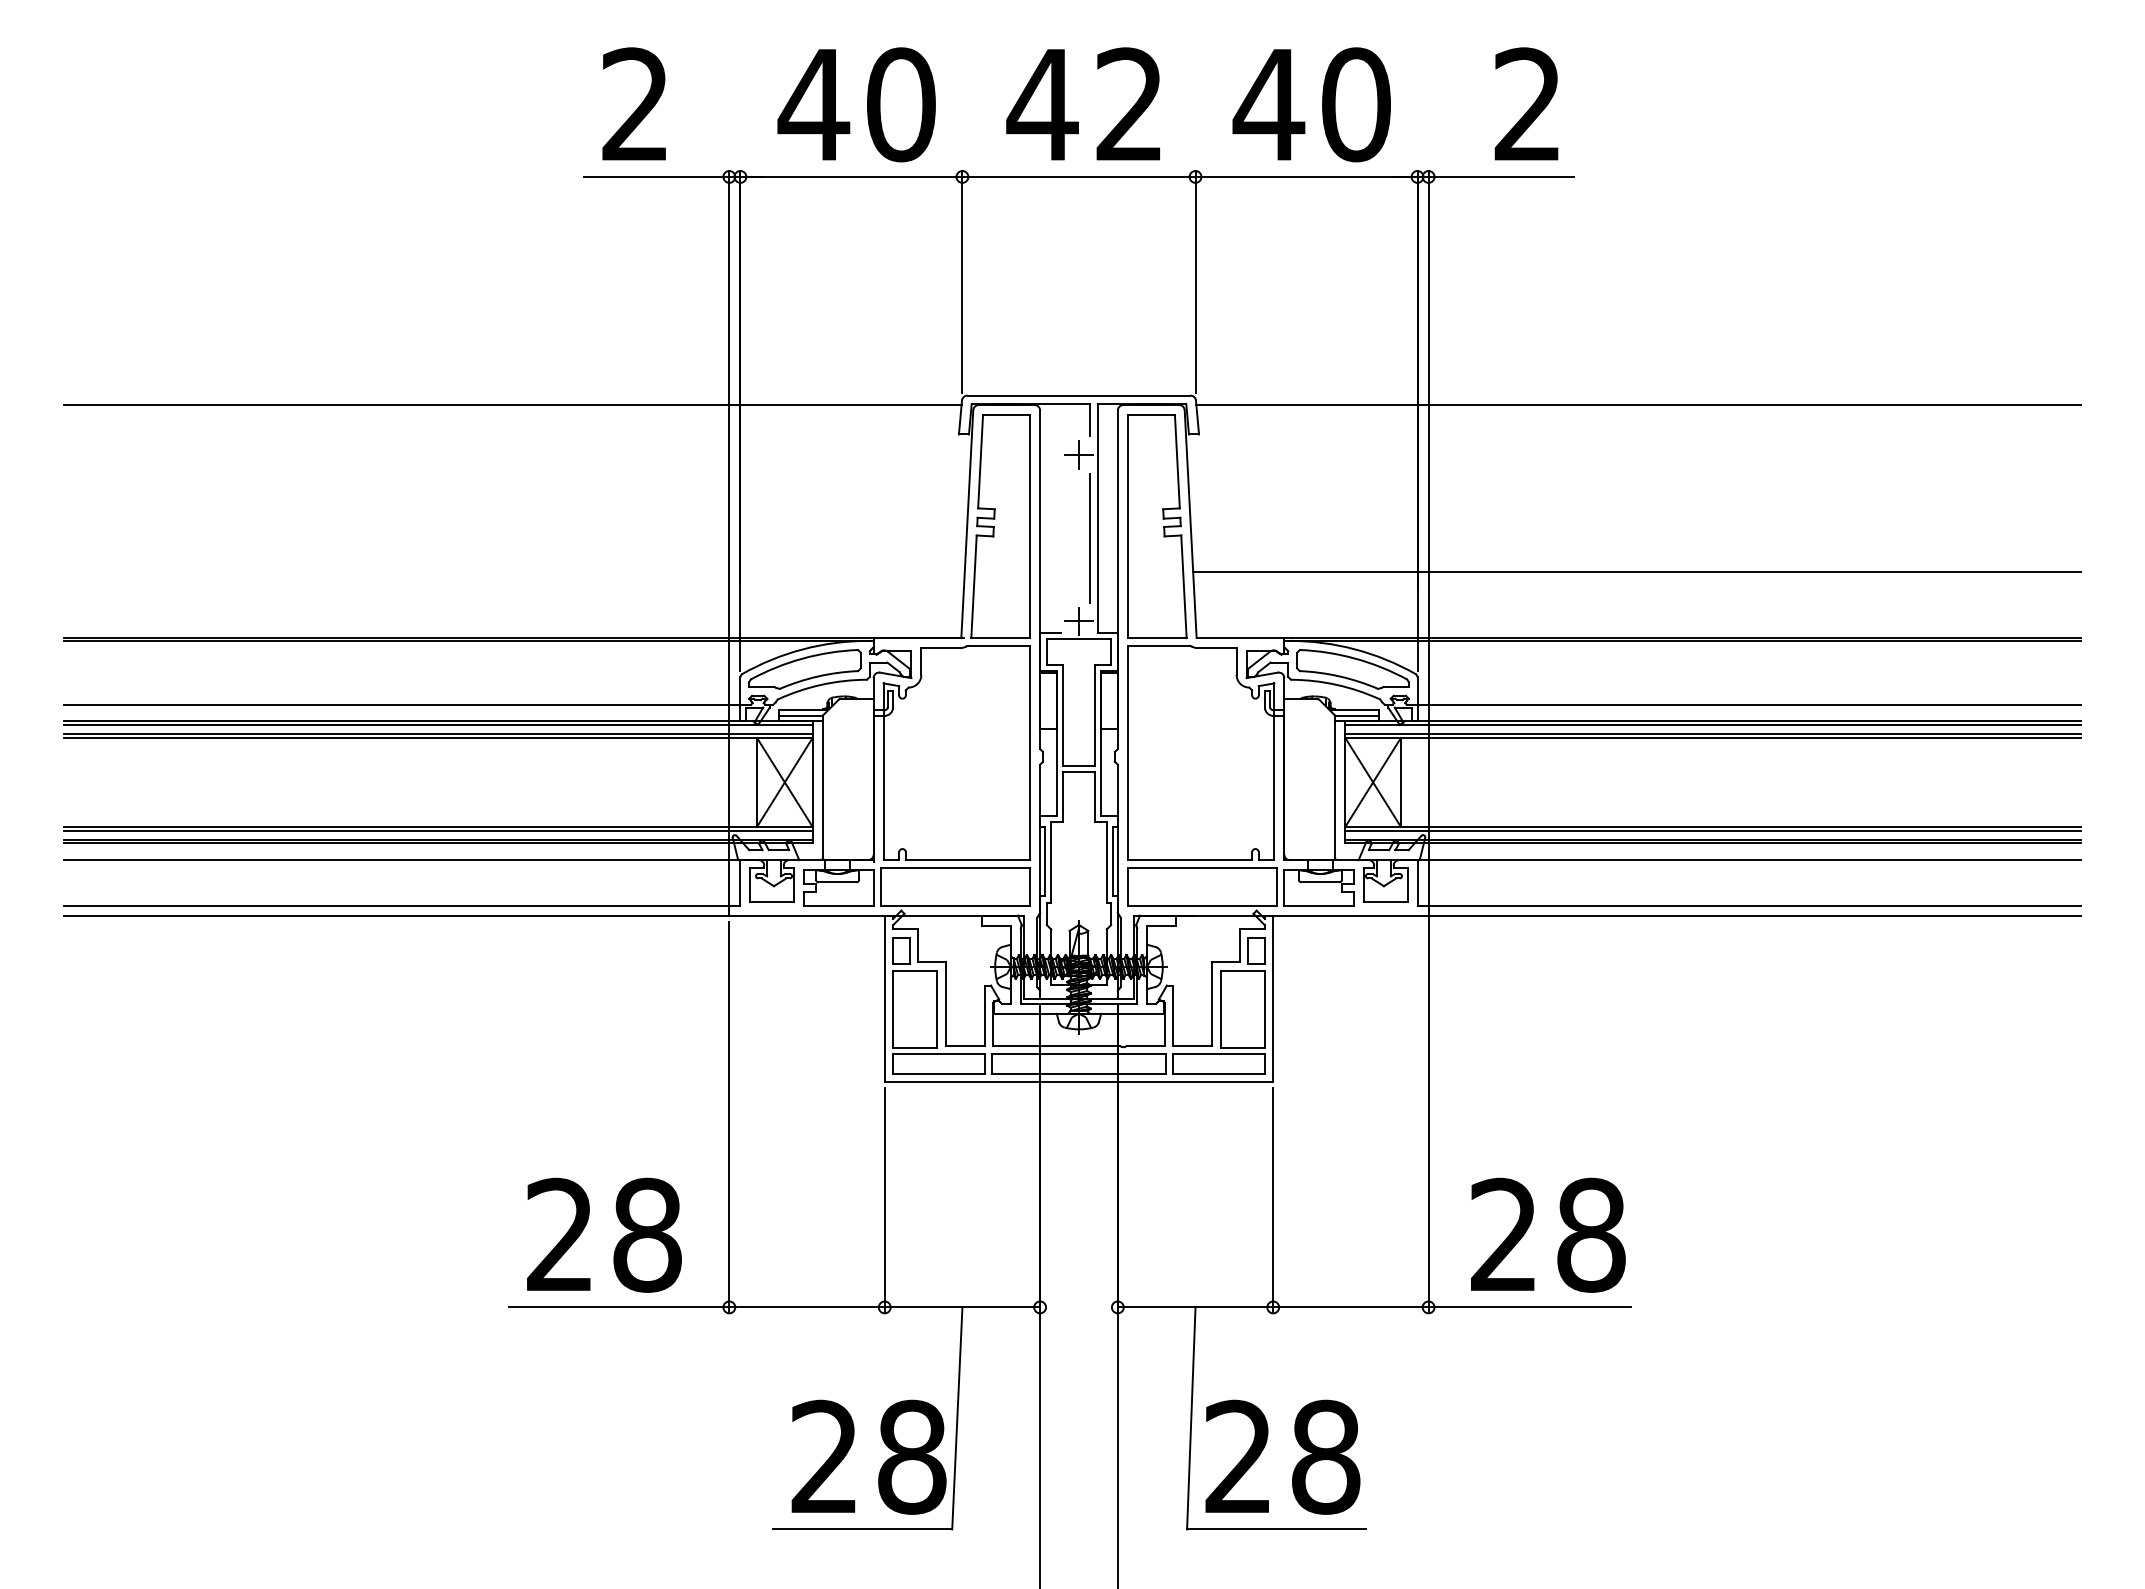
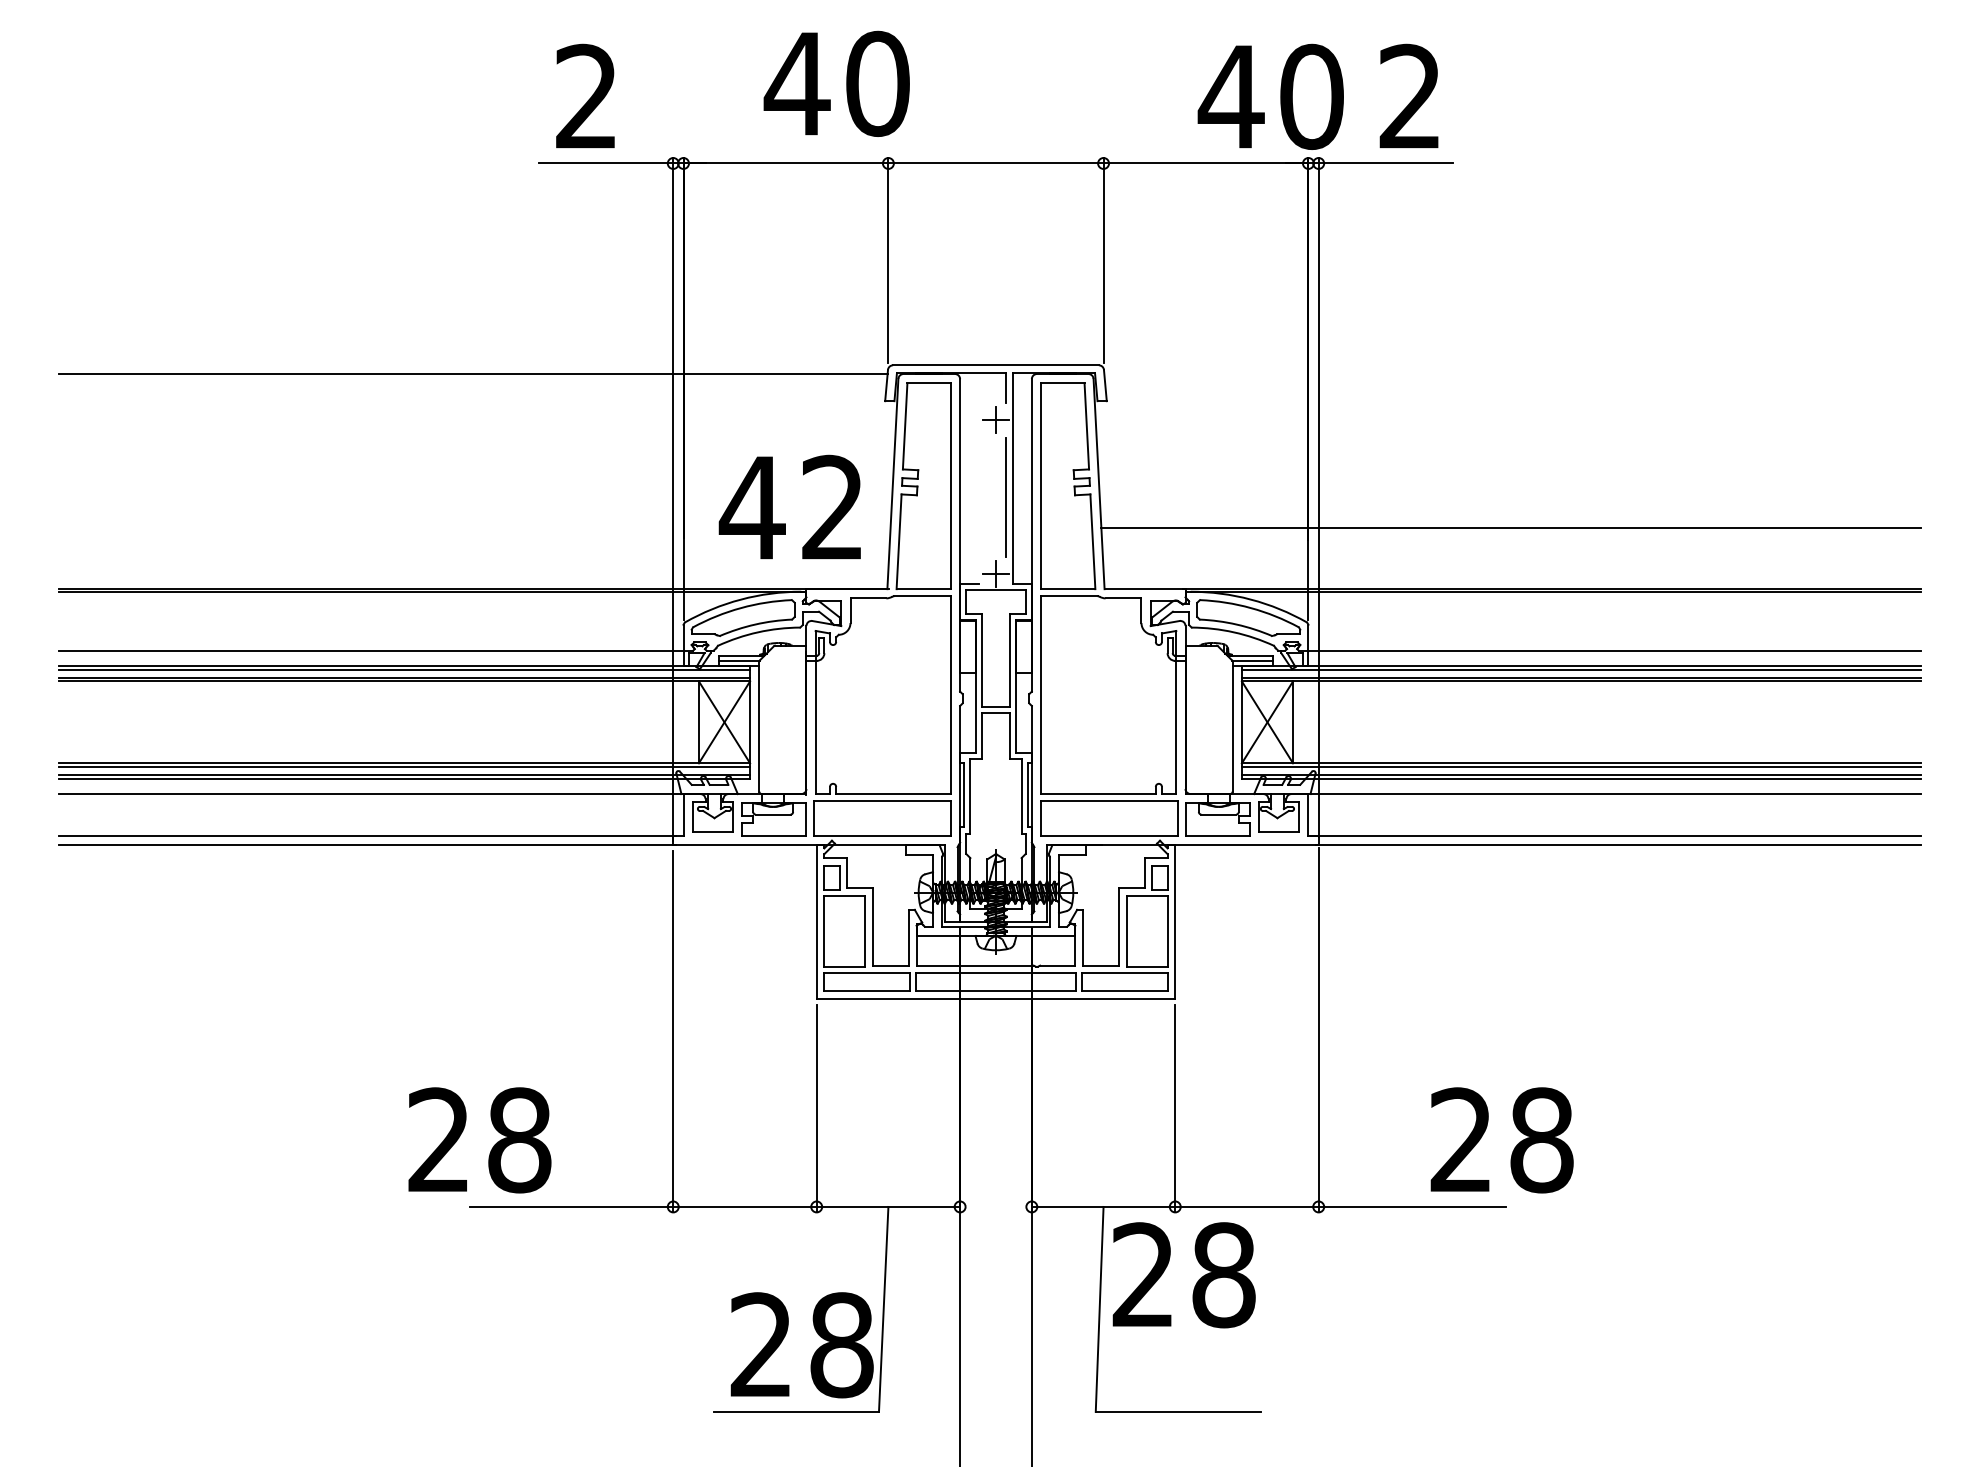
text: (1082, 103) -> (789, 506), moved
text: (856, 104) -> (836, 83), moved
text: (1311, 104) -> (1270, 96), moved
line: (1638, 405) -> (1512, 374), removed
text: (603, 1235) -> (479, 1140), moved
text: (1547, 1235) -> (1501, 1140), moved
text: (1282, 1457) -> (1183, 1275), moved

